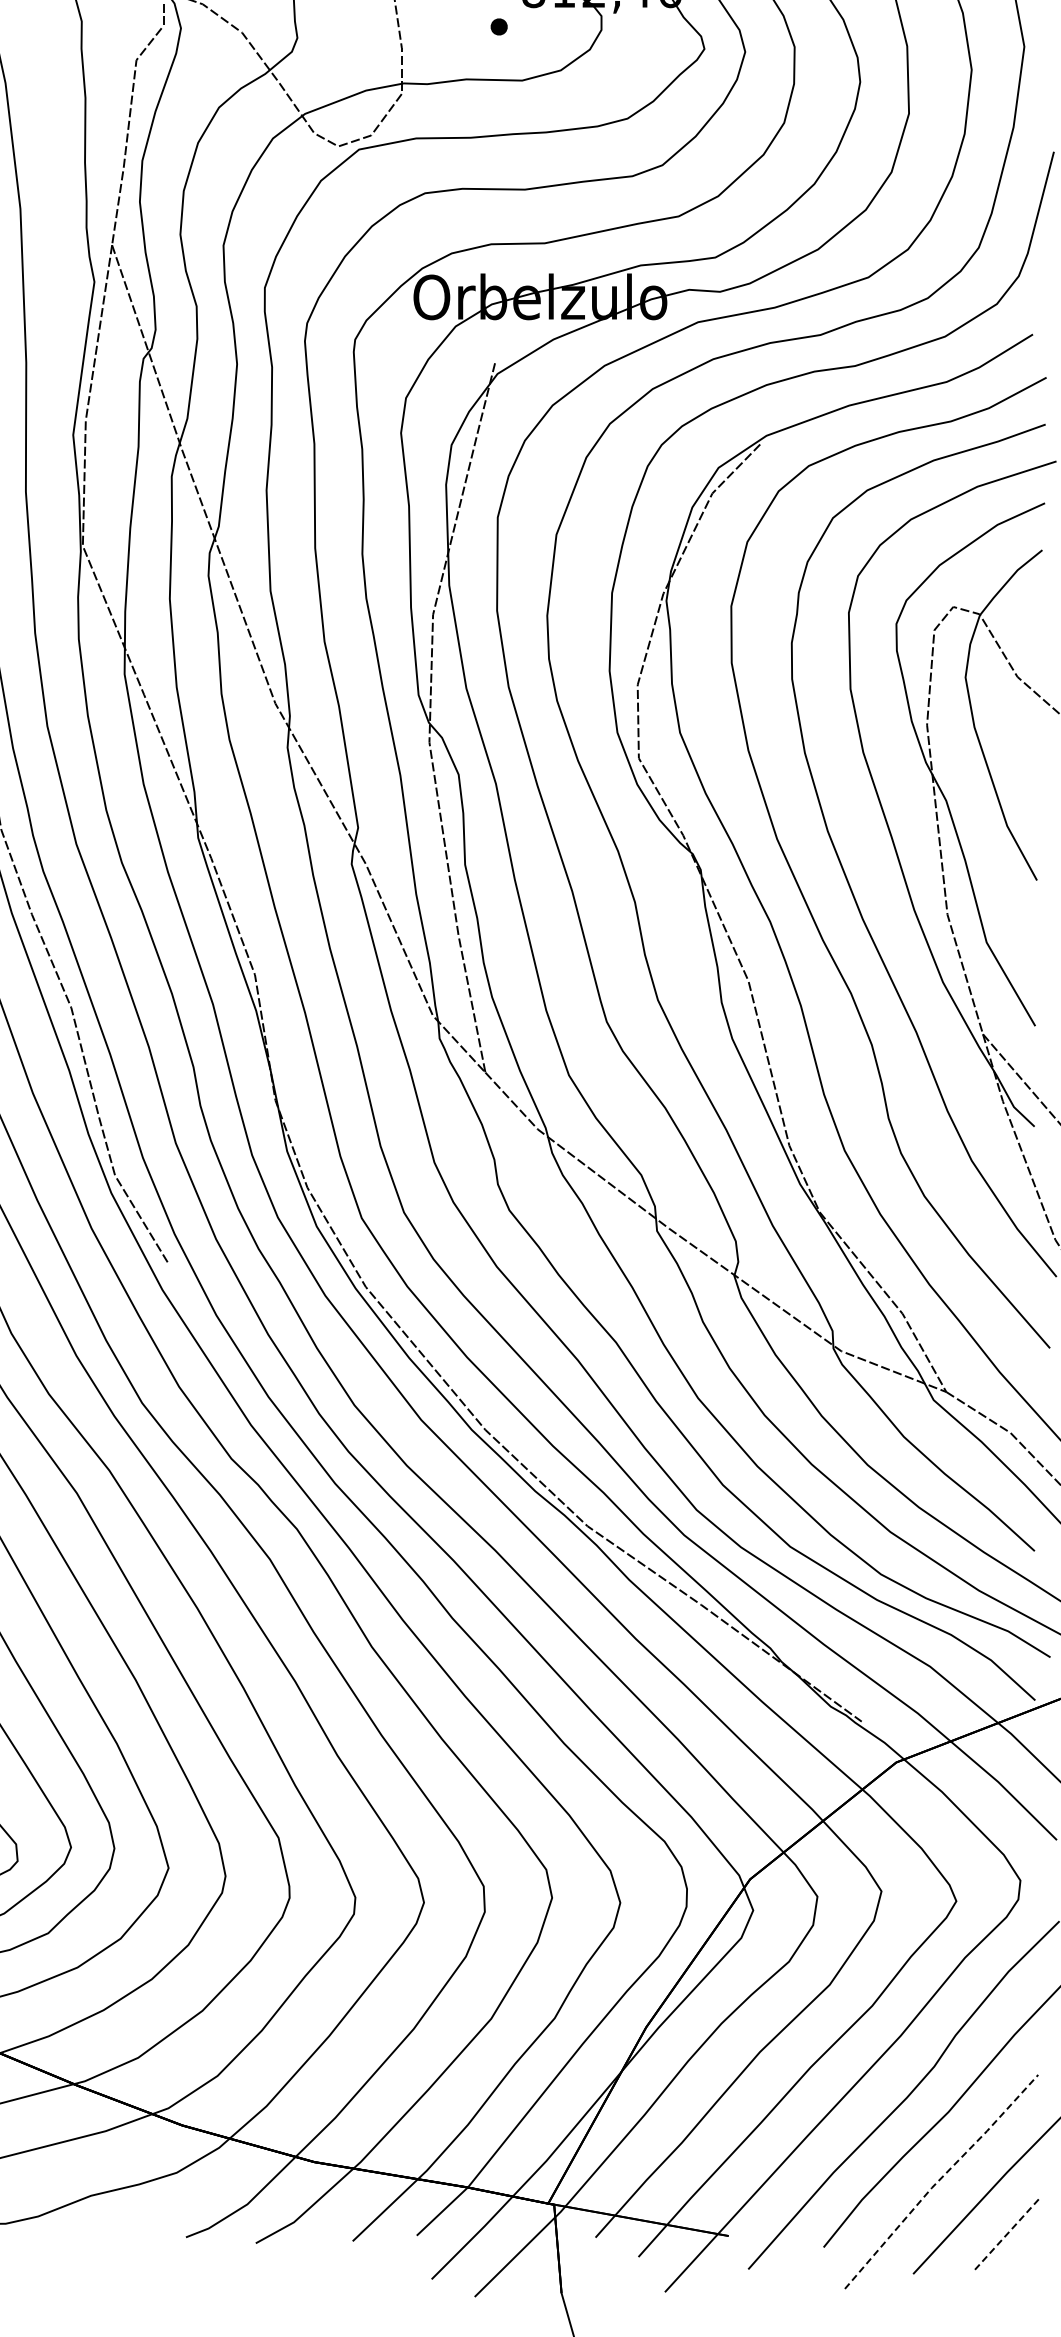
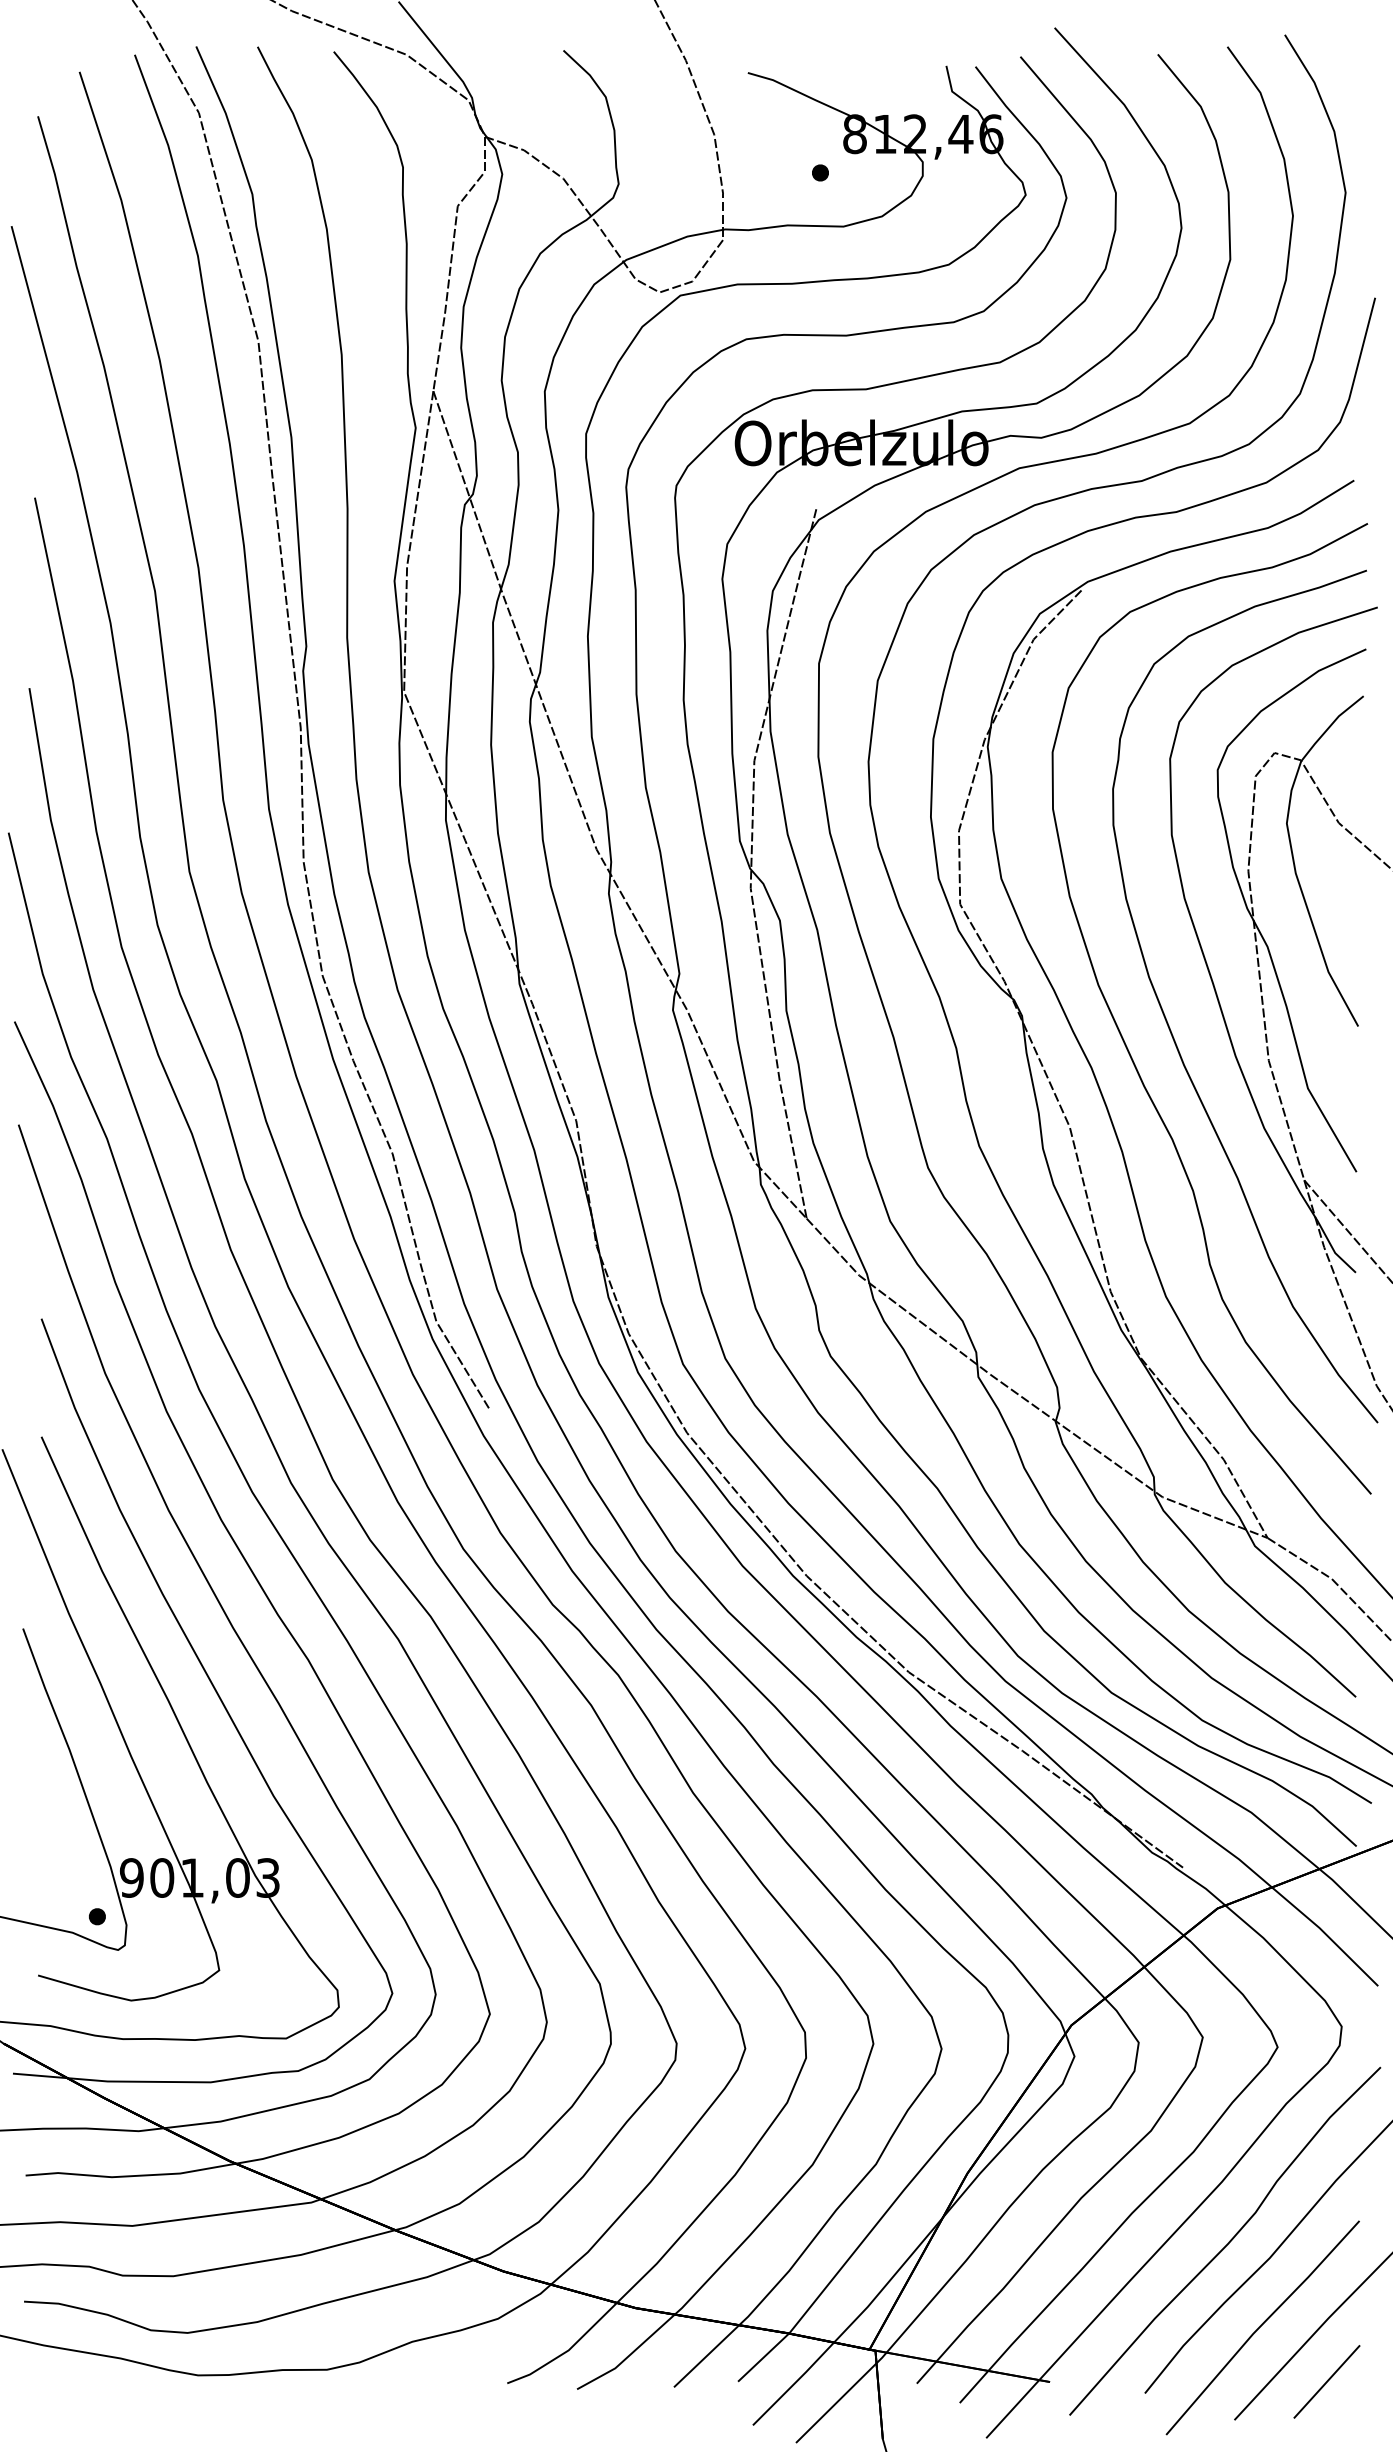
line: (940, 2179) -> (1261, 2325), dashed -> solid
line: (1005, 2236) -> (1326, 2382), dashed -> solid

